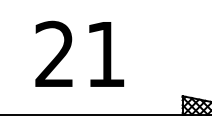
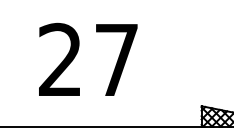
text: (105, 54) -> (116, 60), 21 -> 27

